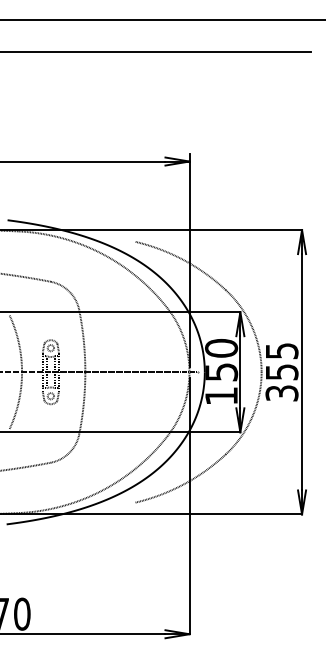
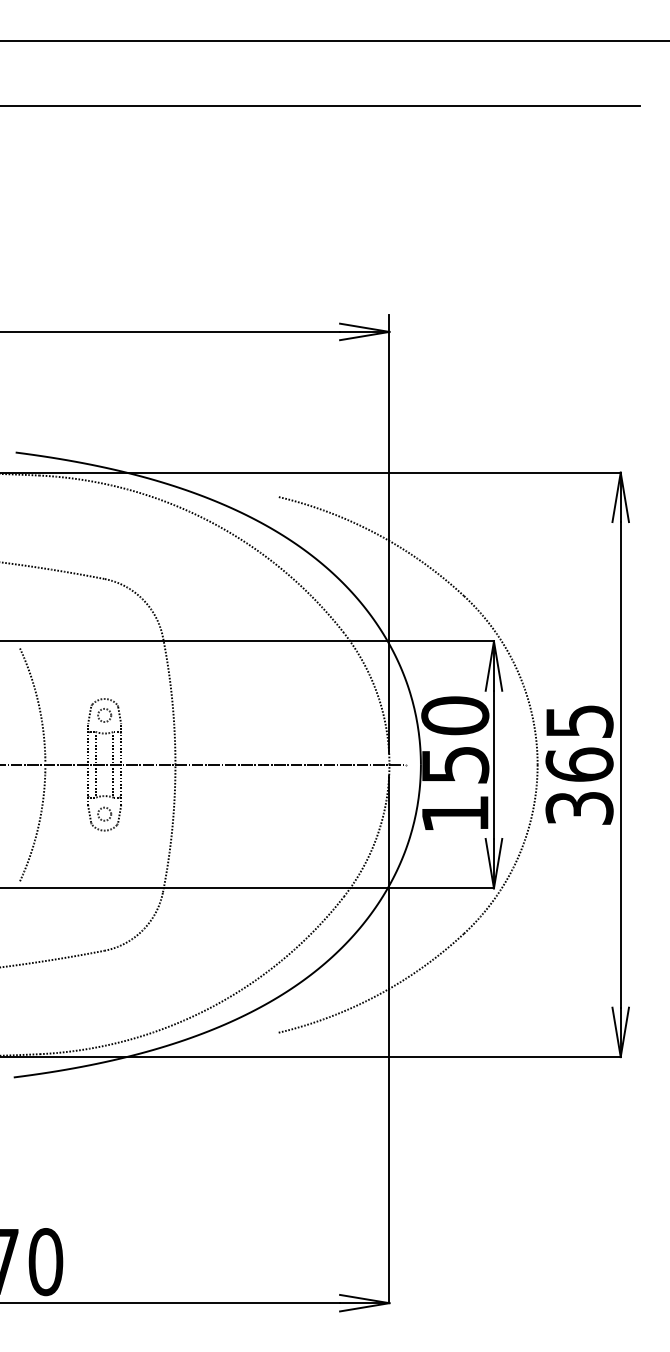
text: (281, 371) -> (578, 763), 355 -> 365

